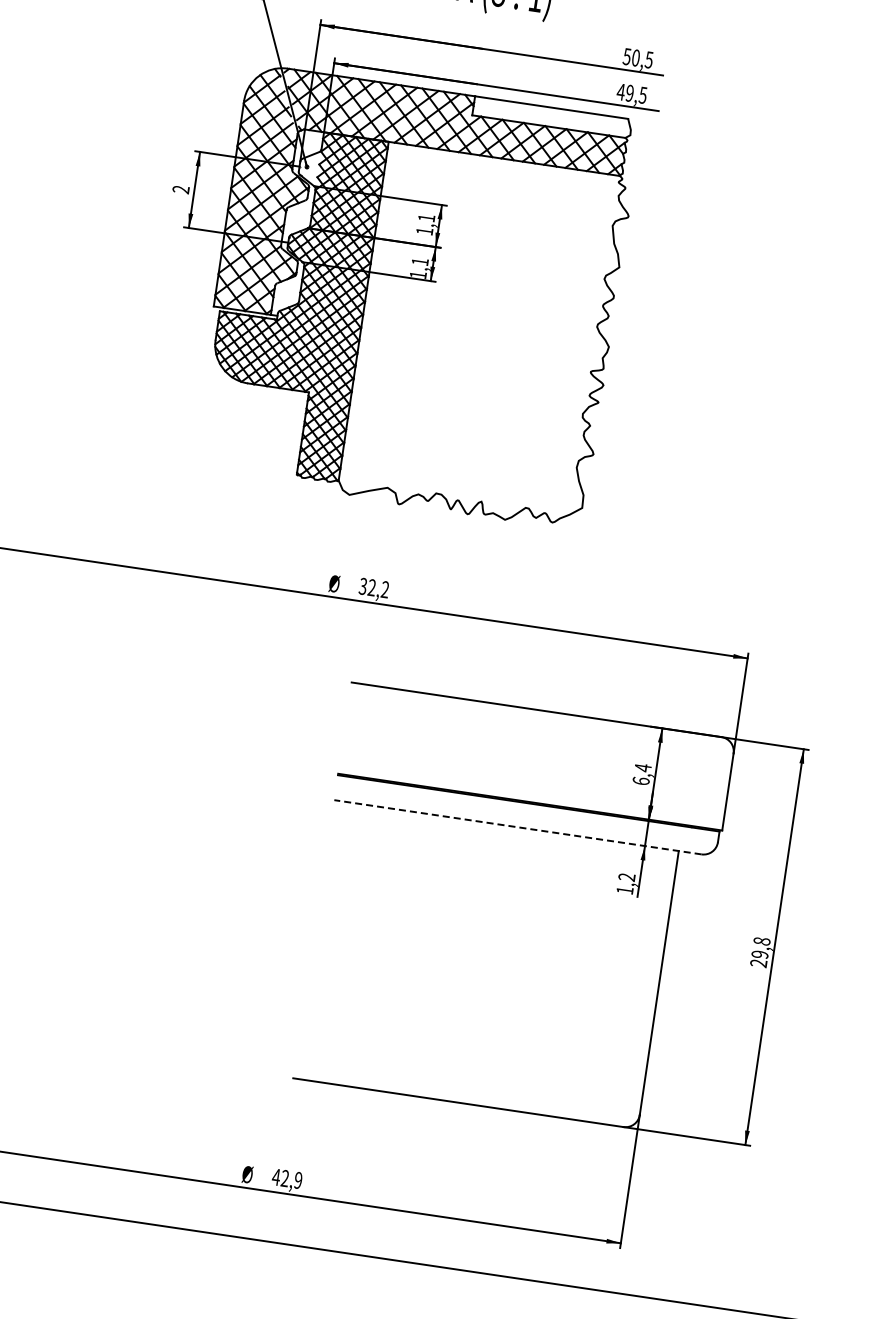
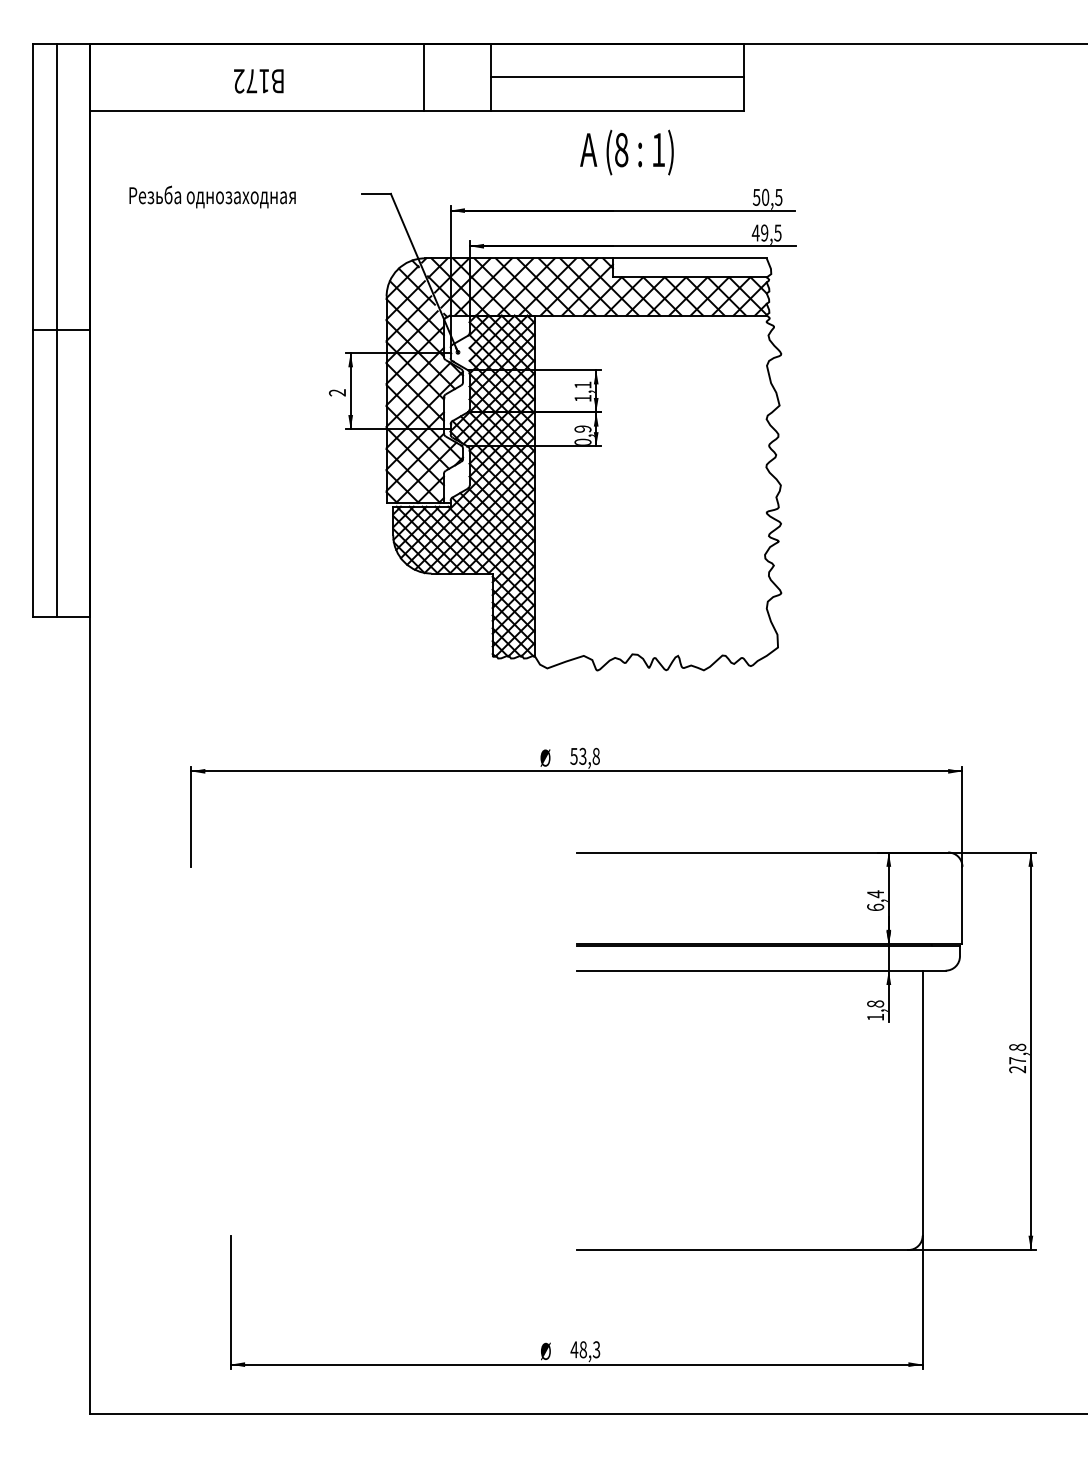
text: (418, 267) -> (582, 434), 1,1 -> 0,9
text: (373, 587) -> (584, 755), 32,2 -> 53,8
line: (517, 827) -> (760, 970), dashed -> solid
text: (626, 876) -> (875, 1003), 1,2 -> 1,8
text: (759, 954) -> (1017, 1060), 29,8 -> 27,8
text: (291, 1179) -> (589, 1349), 42,9 -> 48,3

